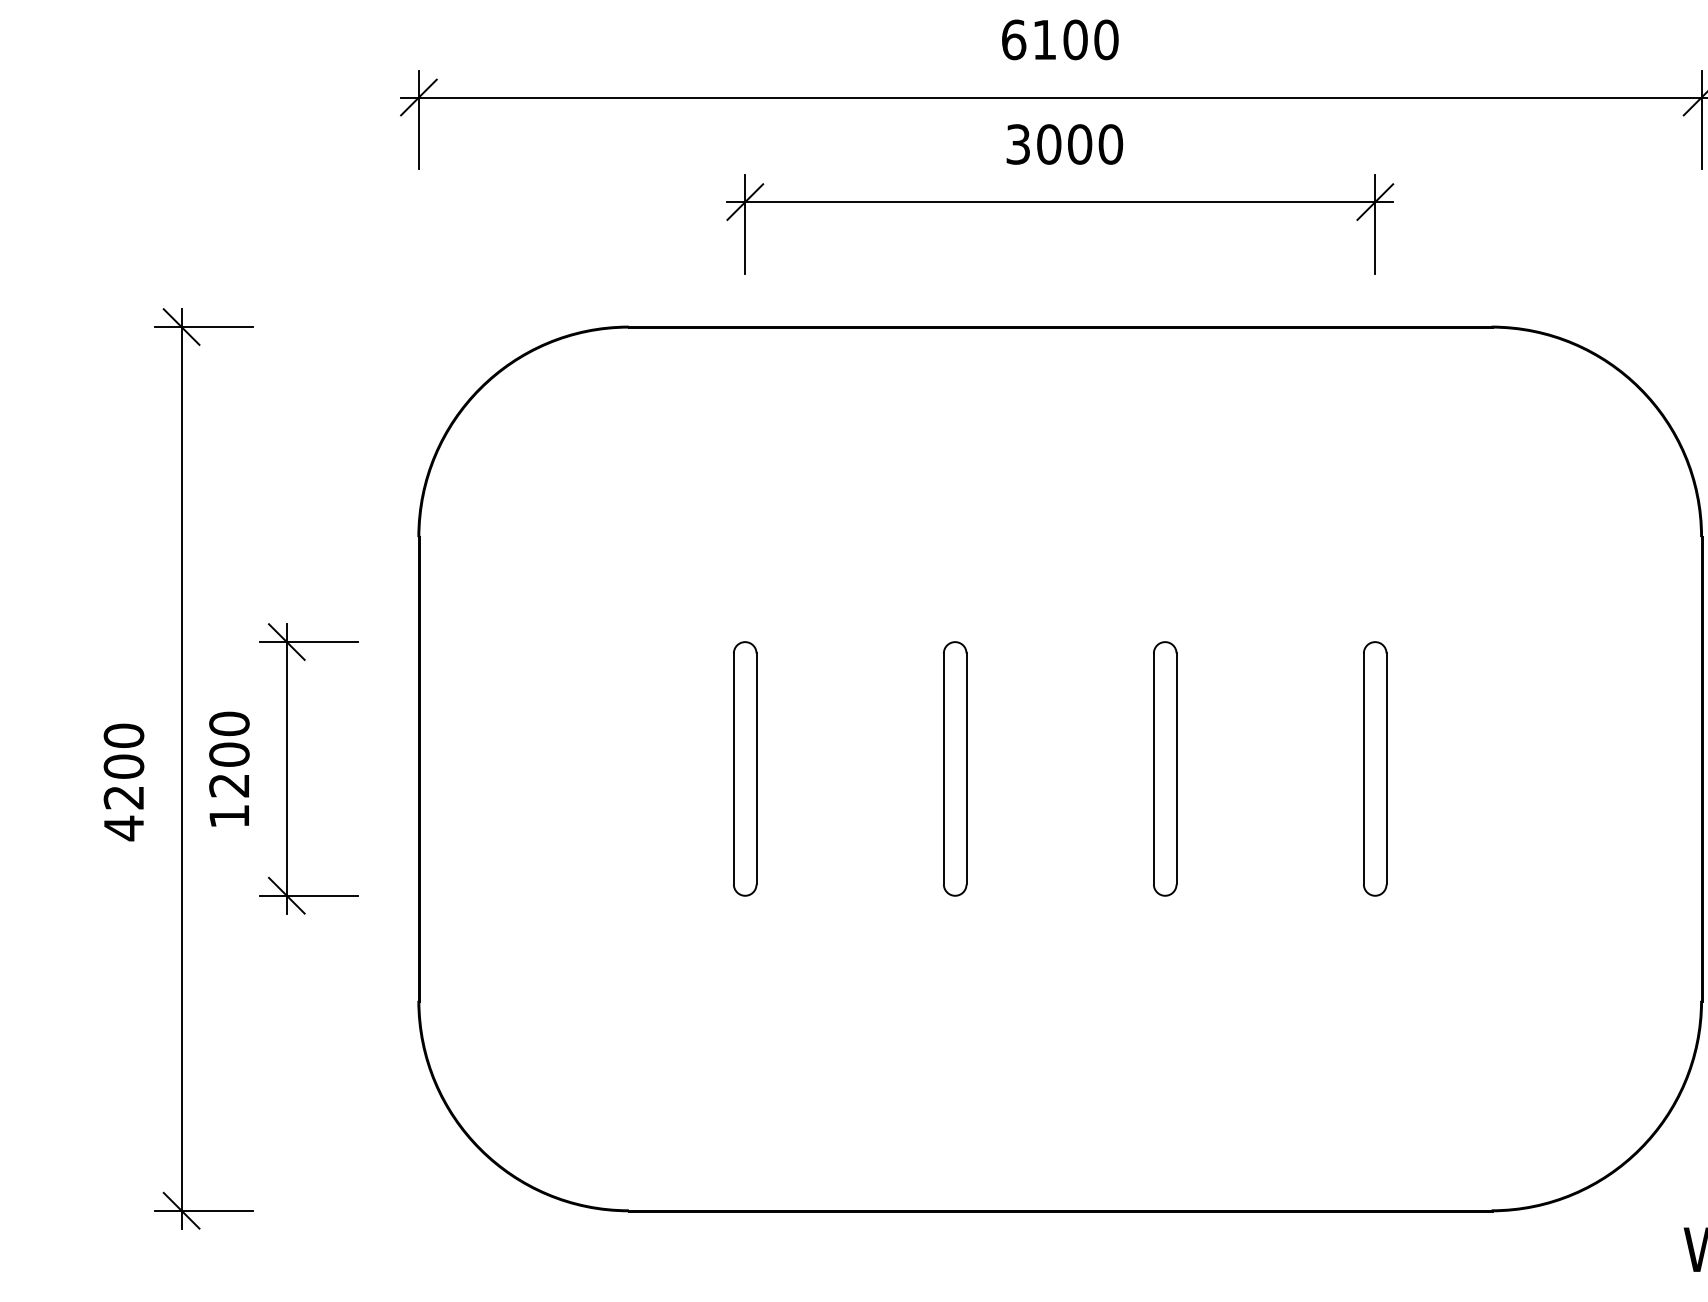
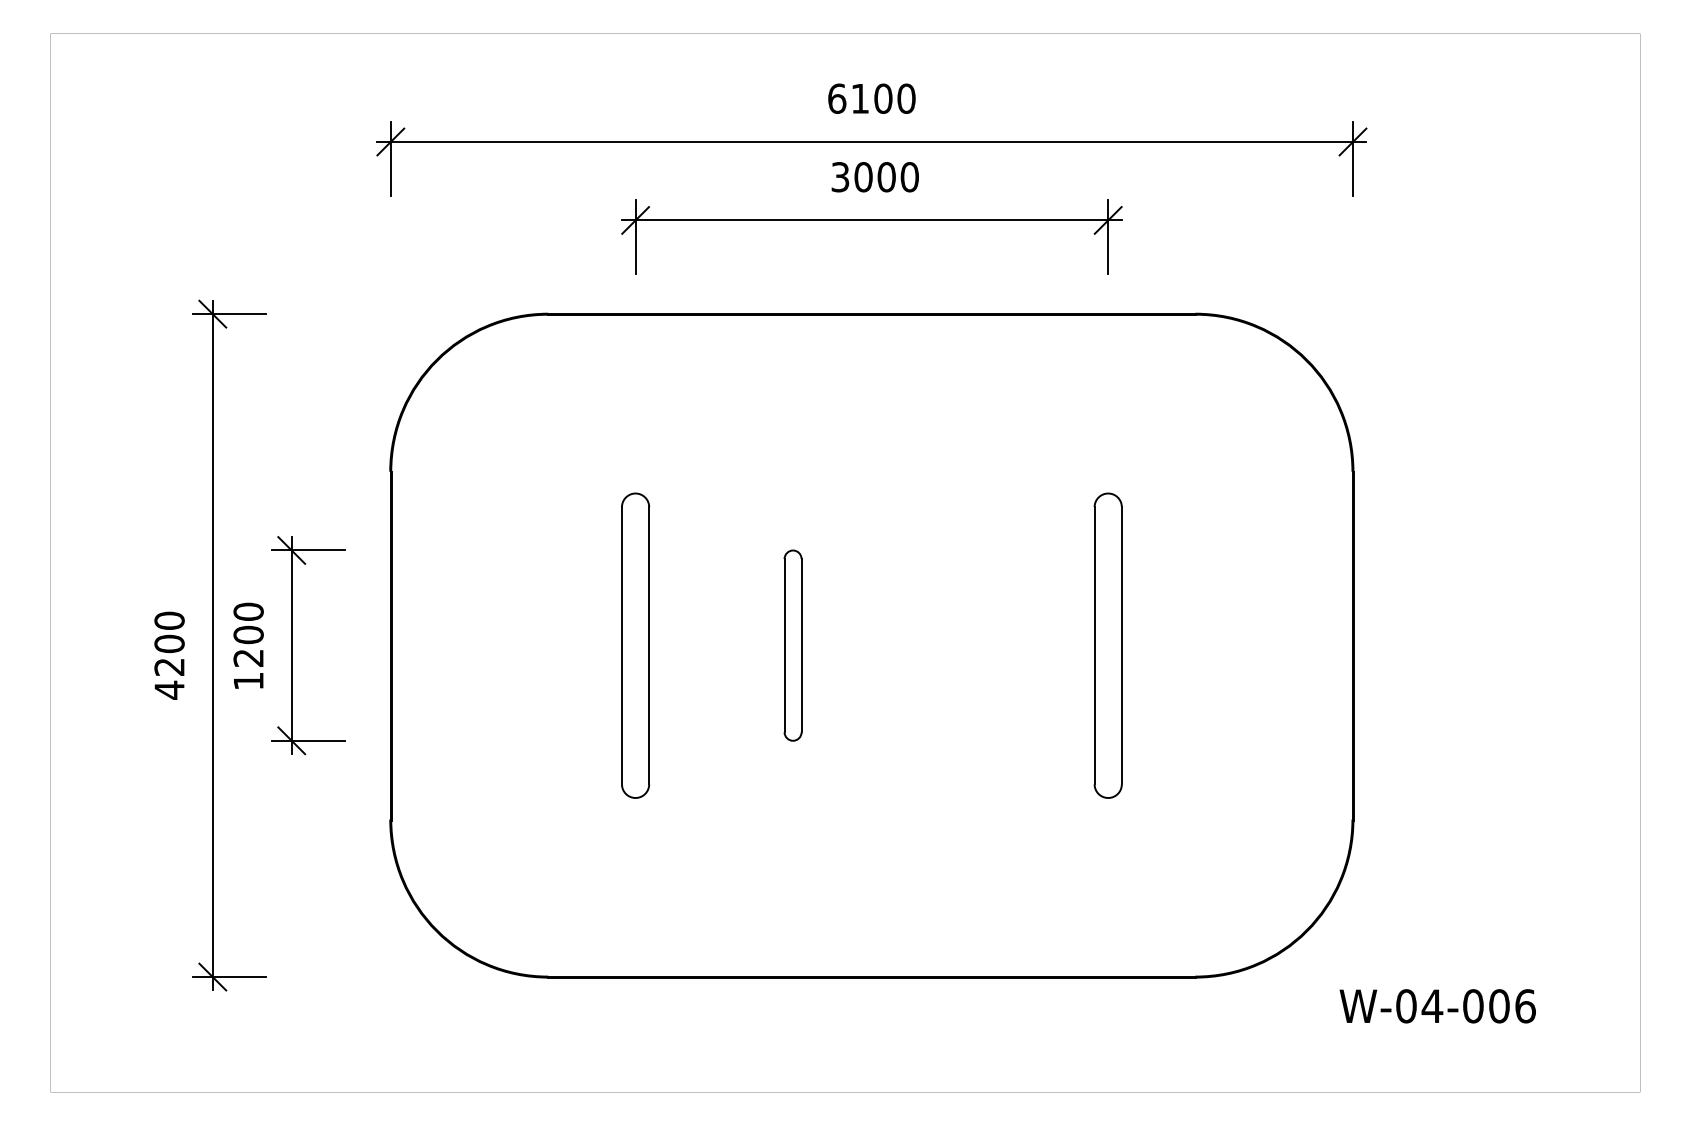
part: (745, 768) -> (635, 645), size x1.6
part: (1165, 768) -> (950, 645), removed
part: (1374, 768) -> (1107, 645), size x1.6

